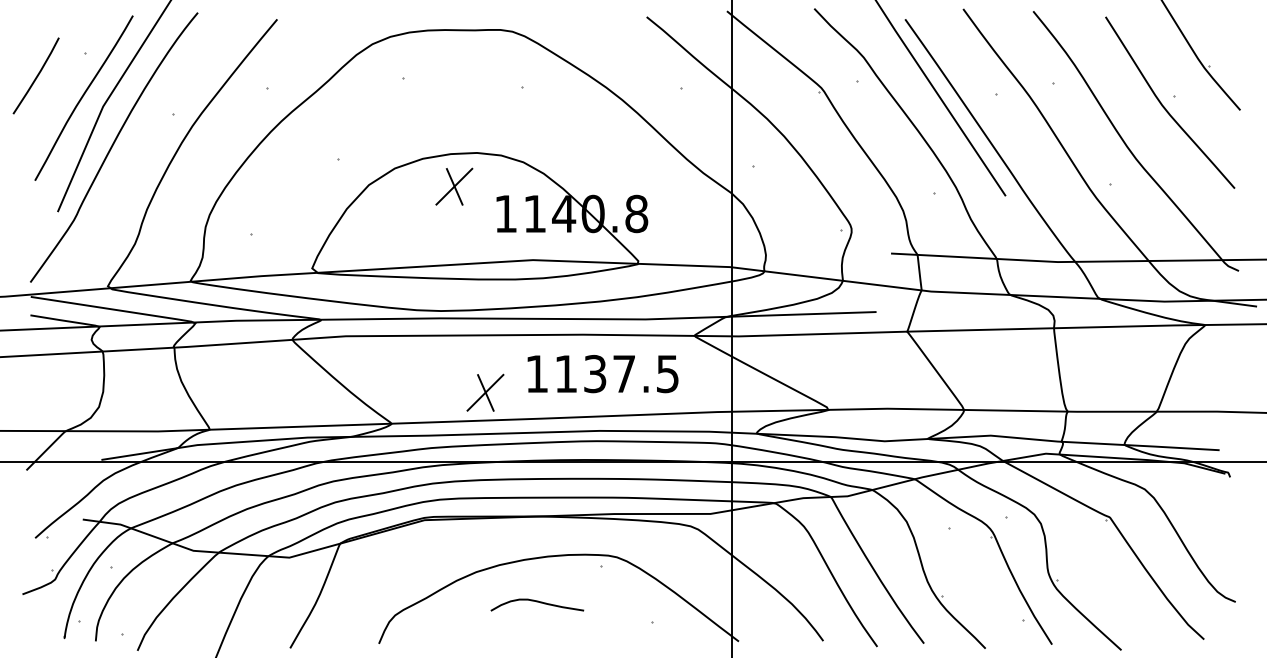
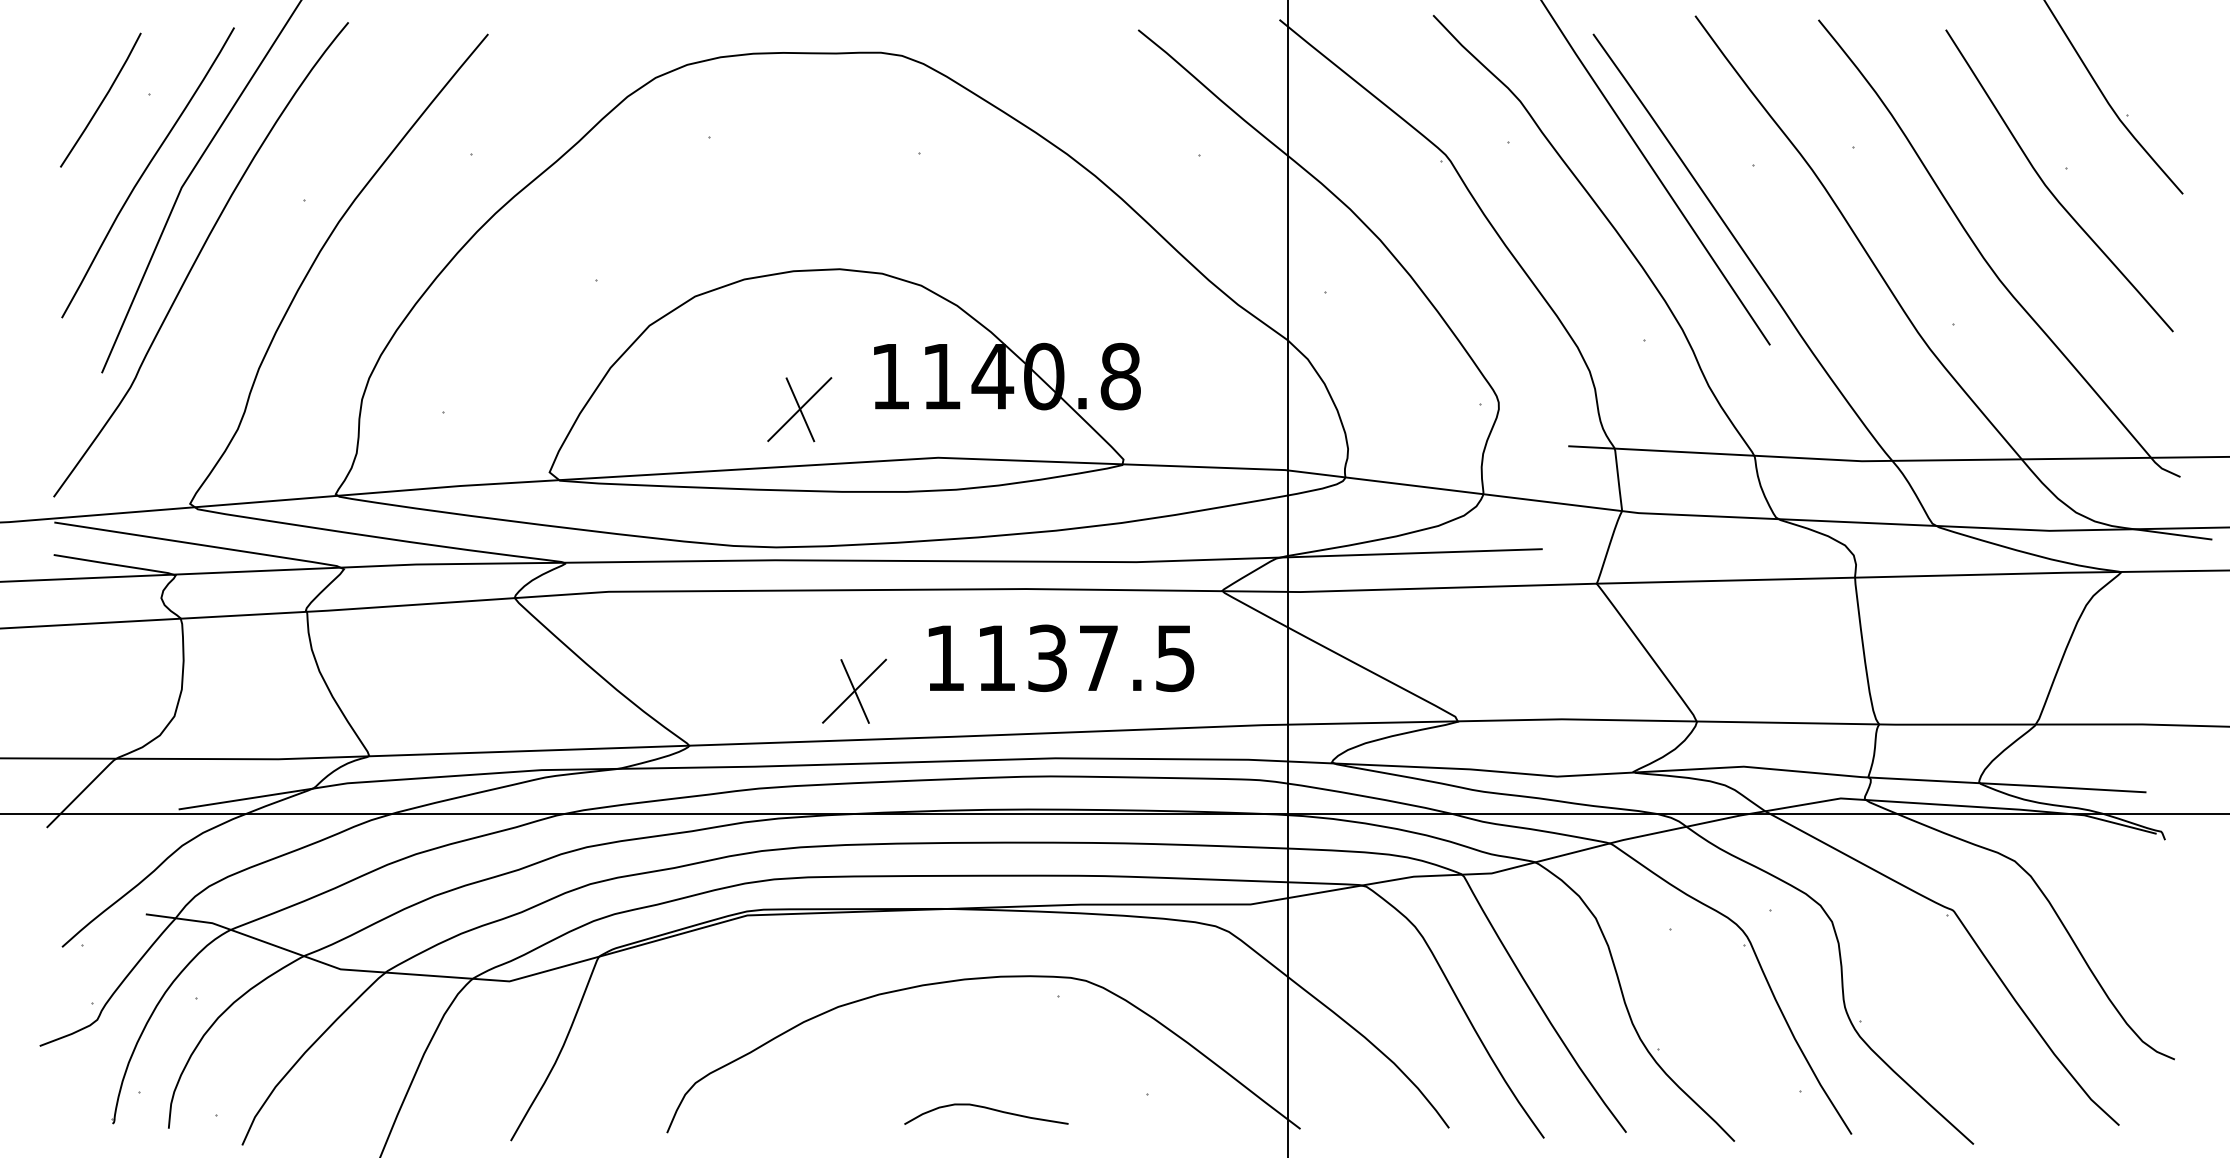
line: (36, 75) -> (101, 99), moved
part: (454, 186) -> (799, 409), moved
curve: (537, 602) -> (986, 1109), moved

